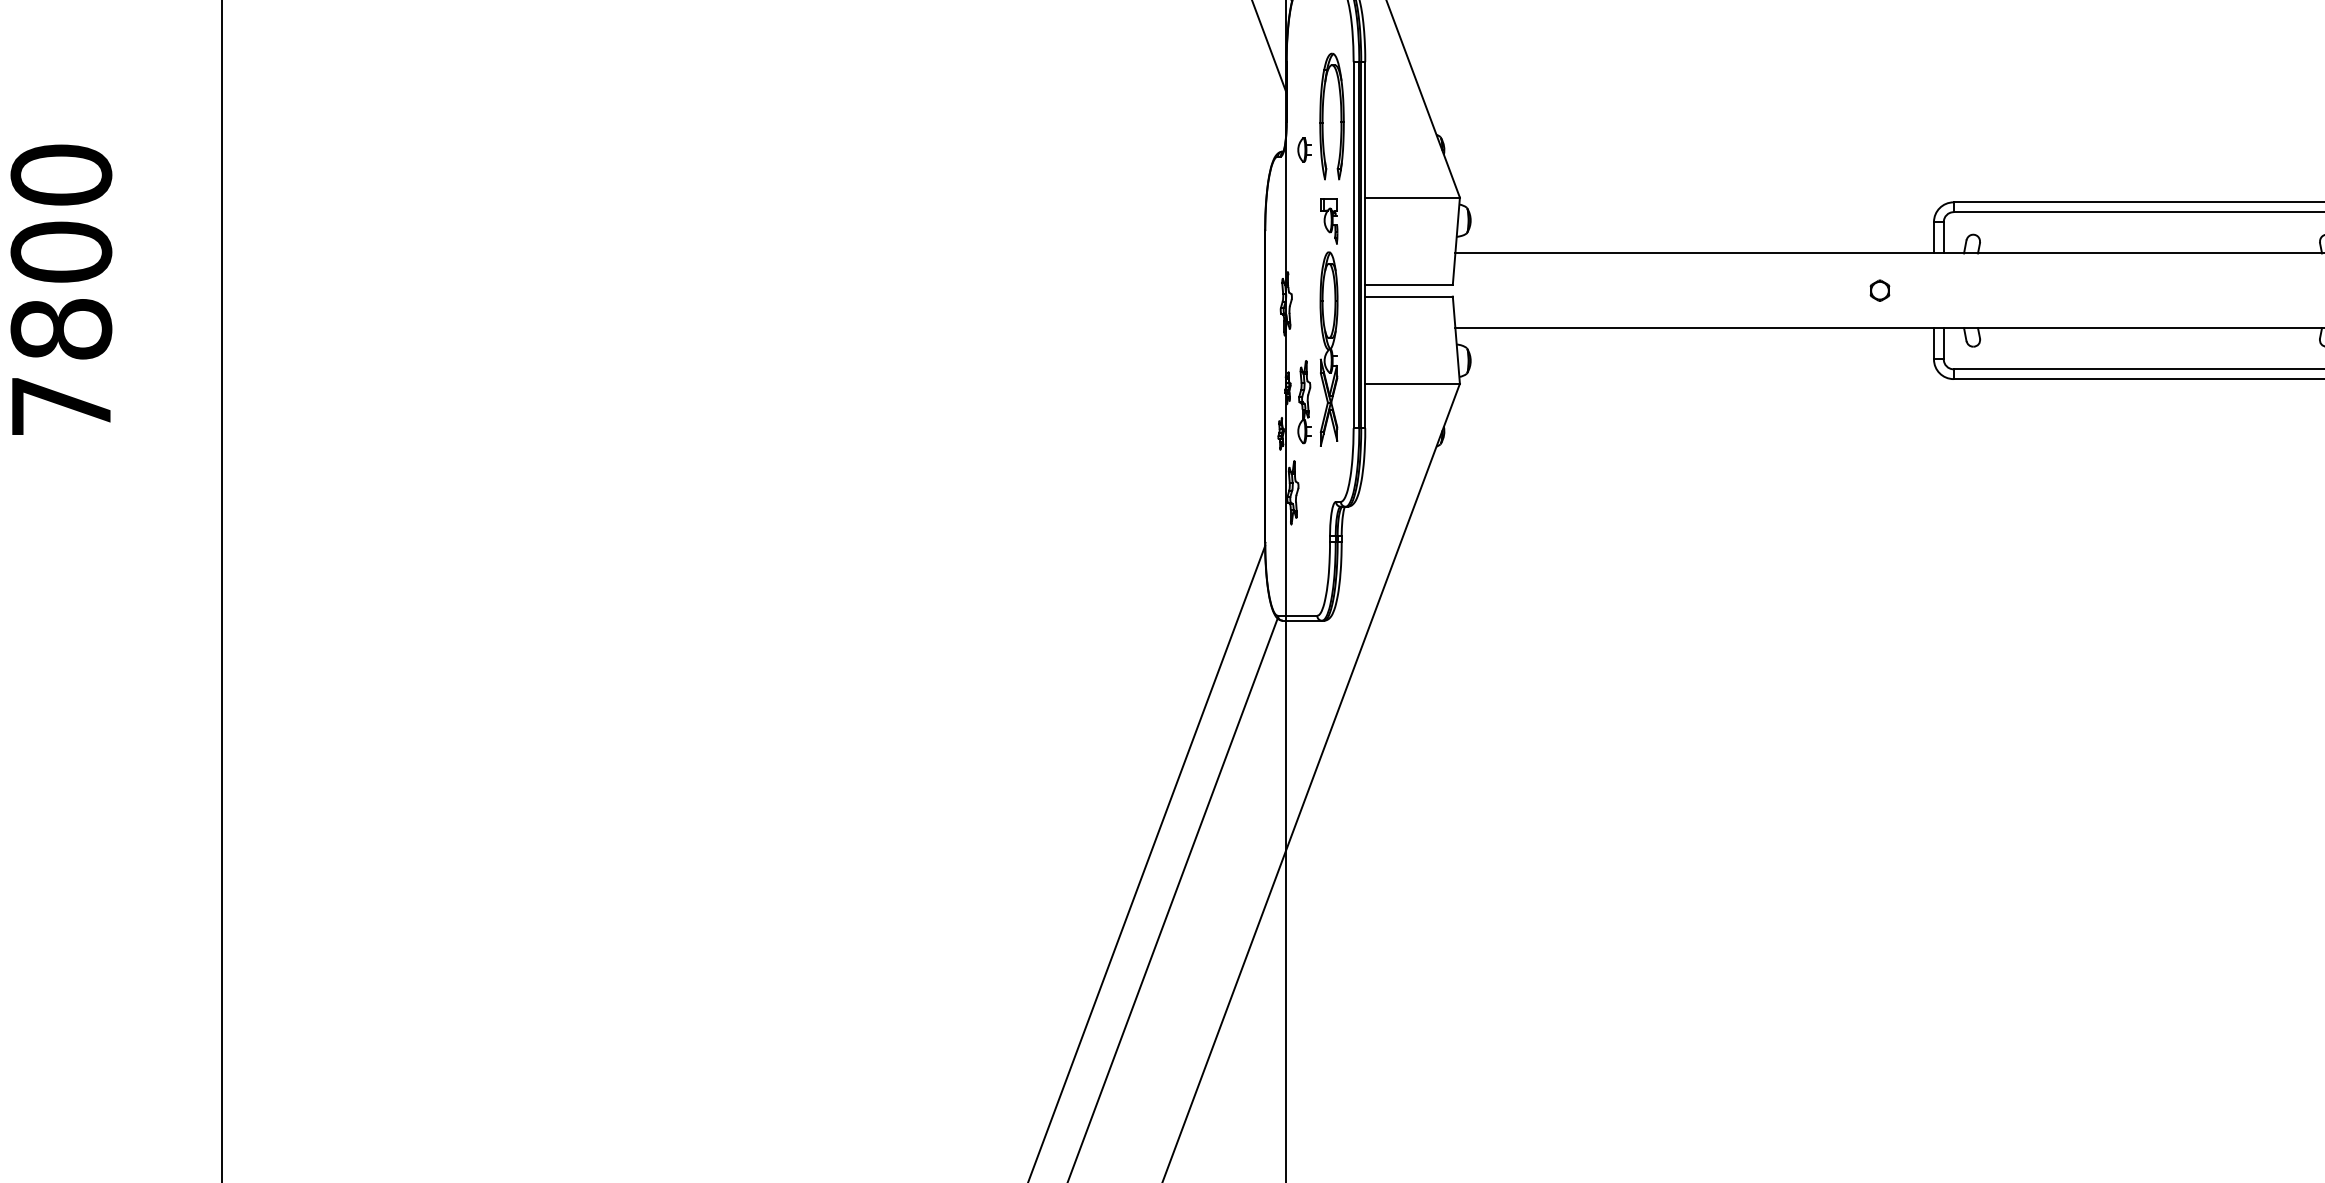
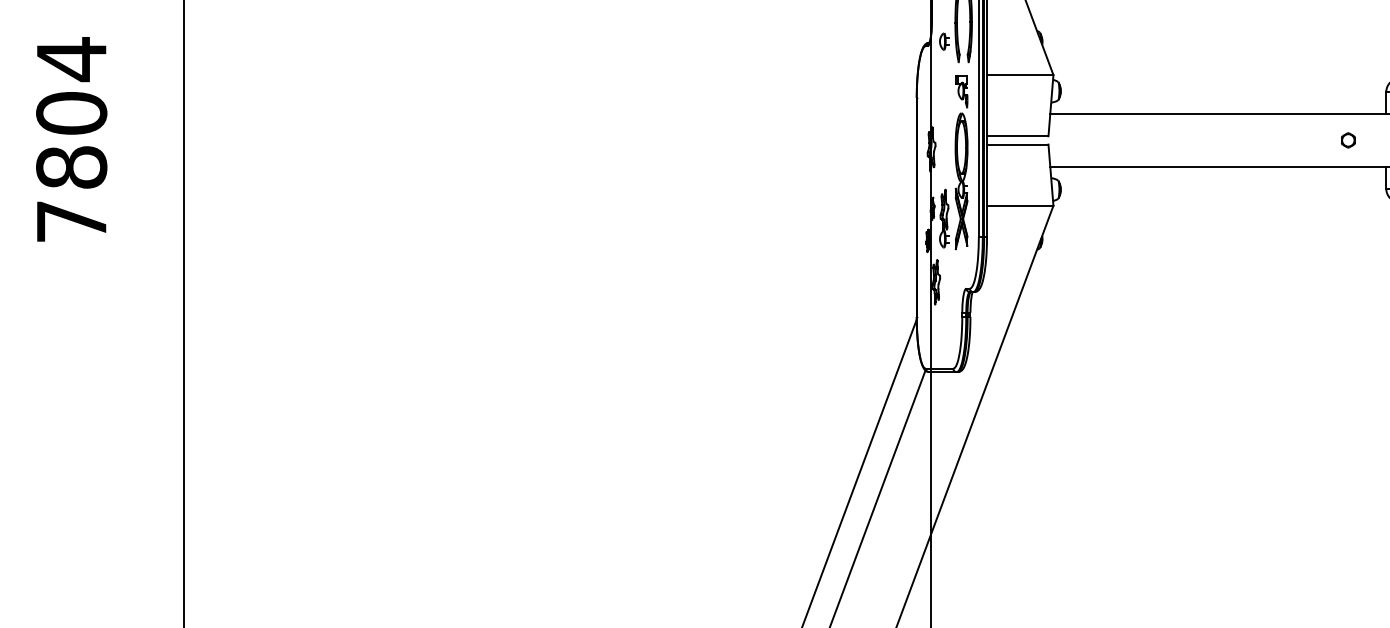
text: (61, 175) -> (71, 59), 7800 -> 7804

